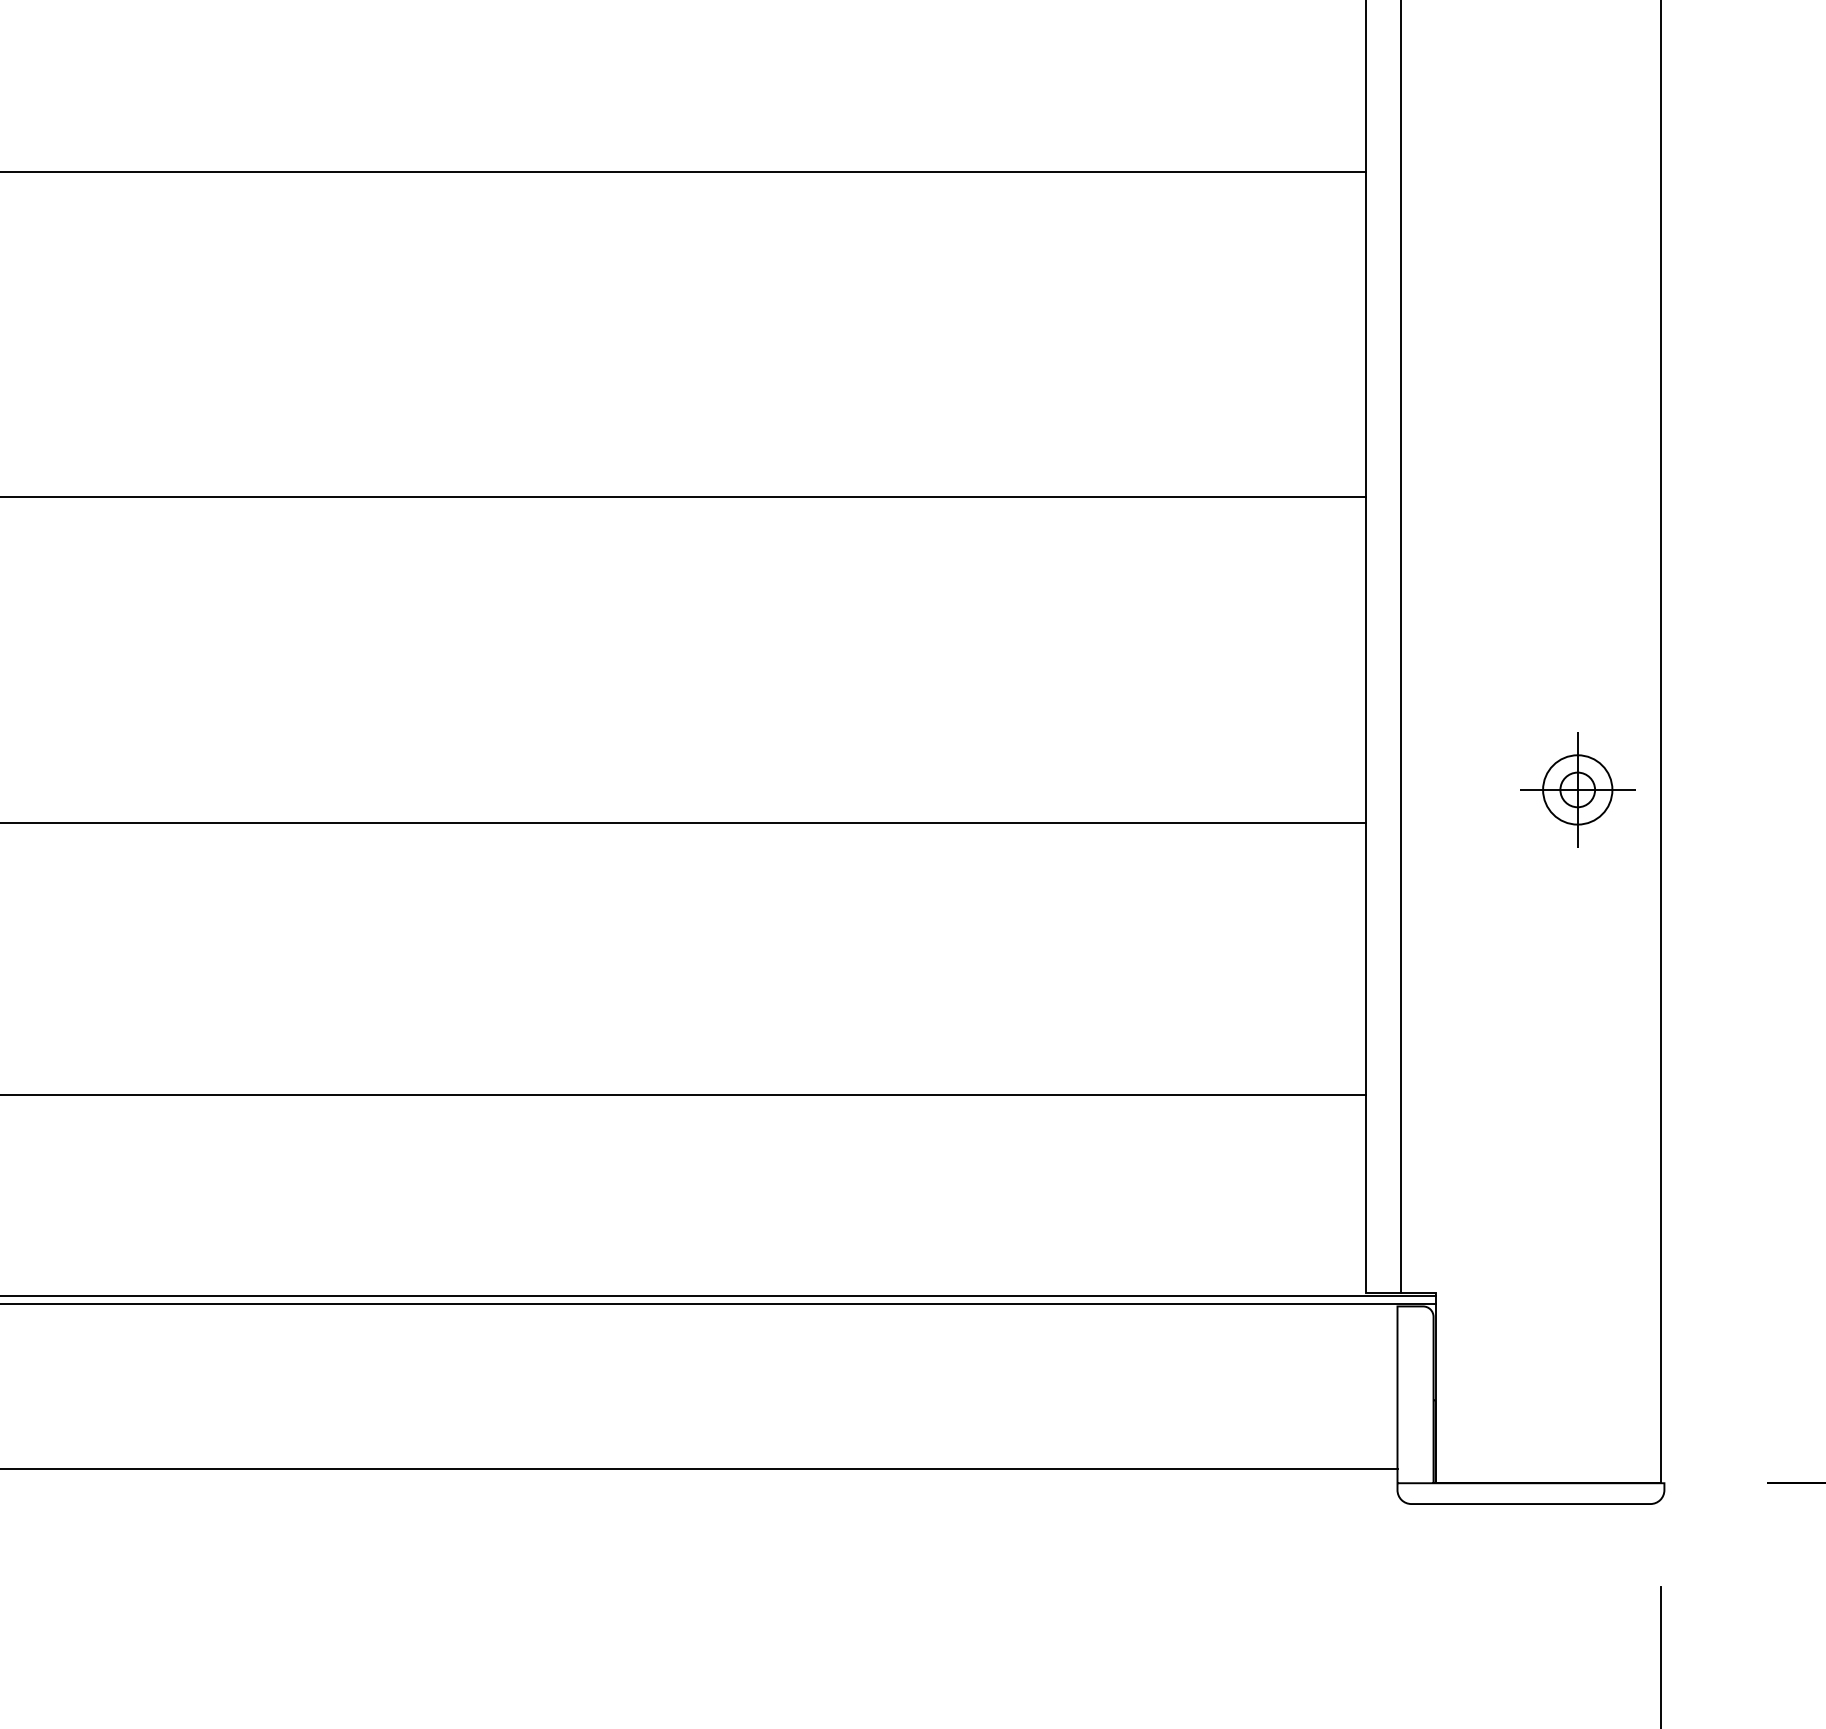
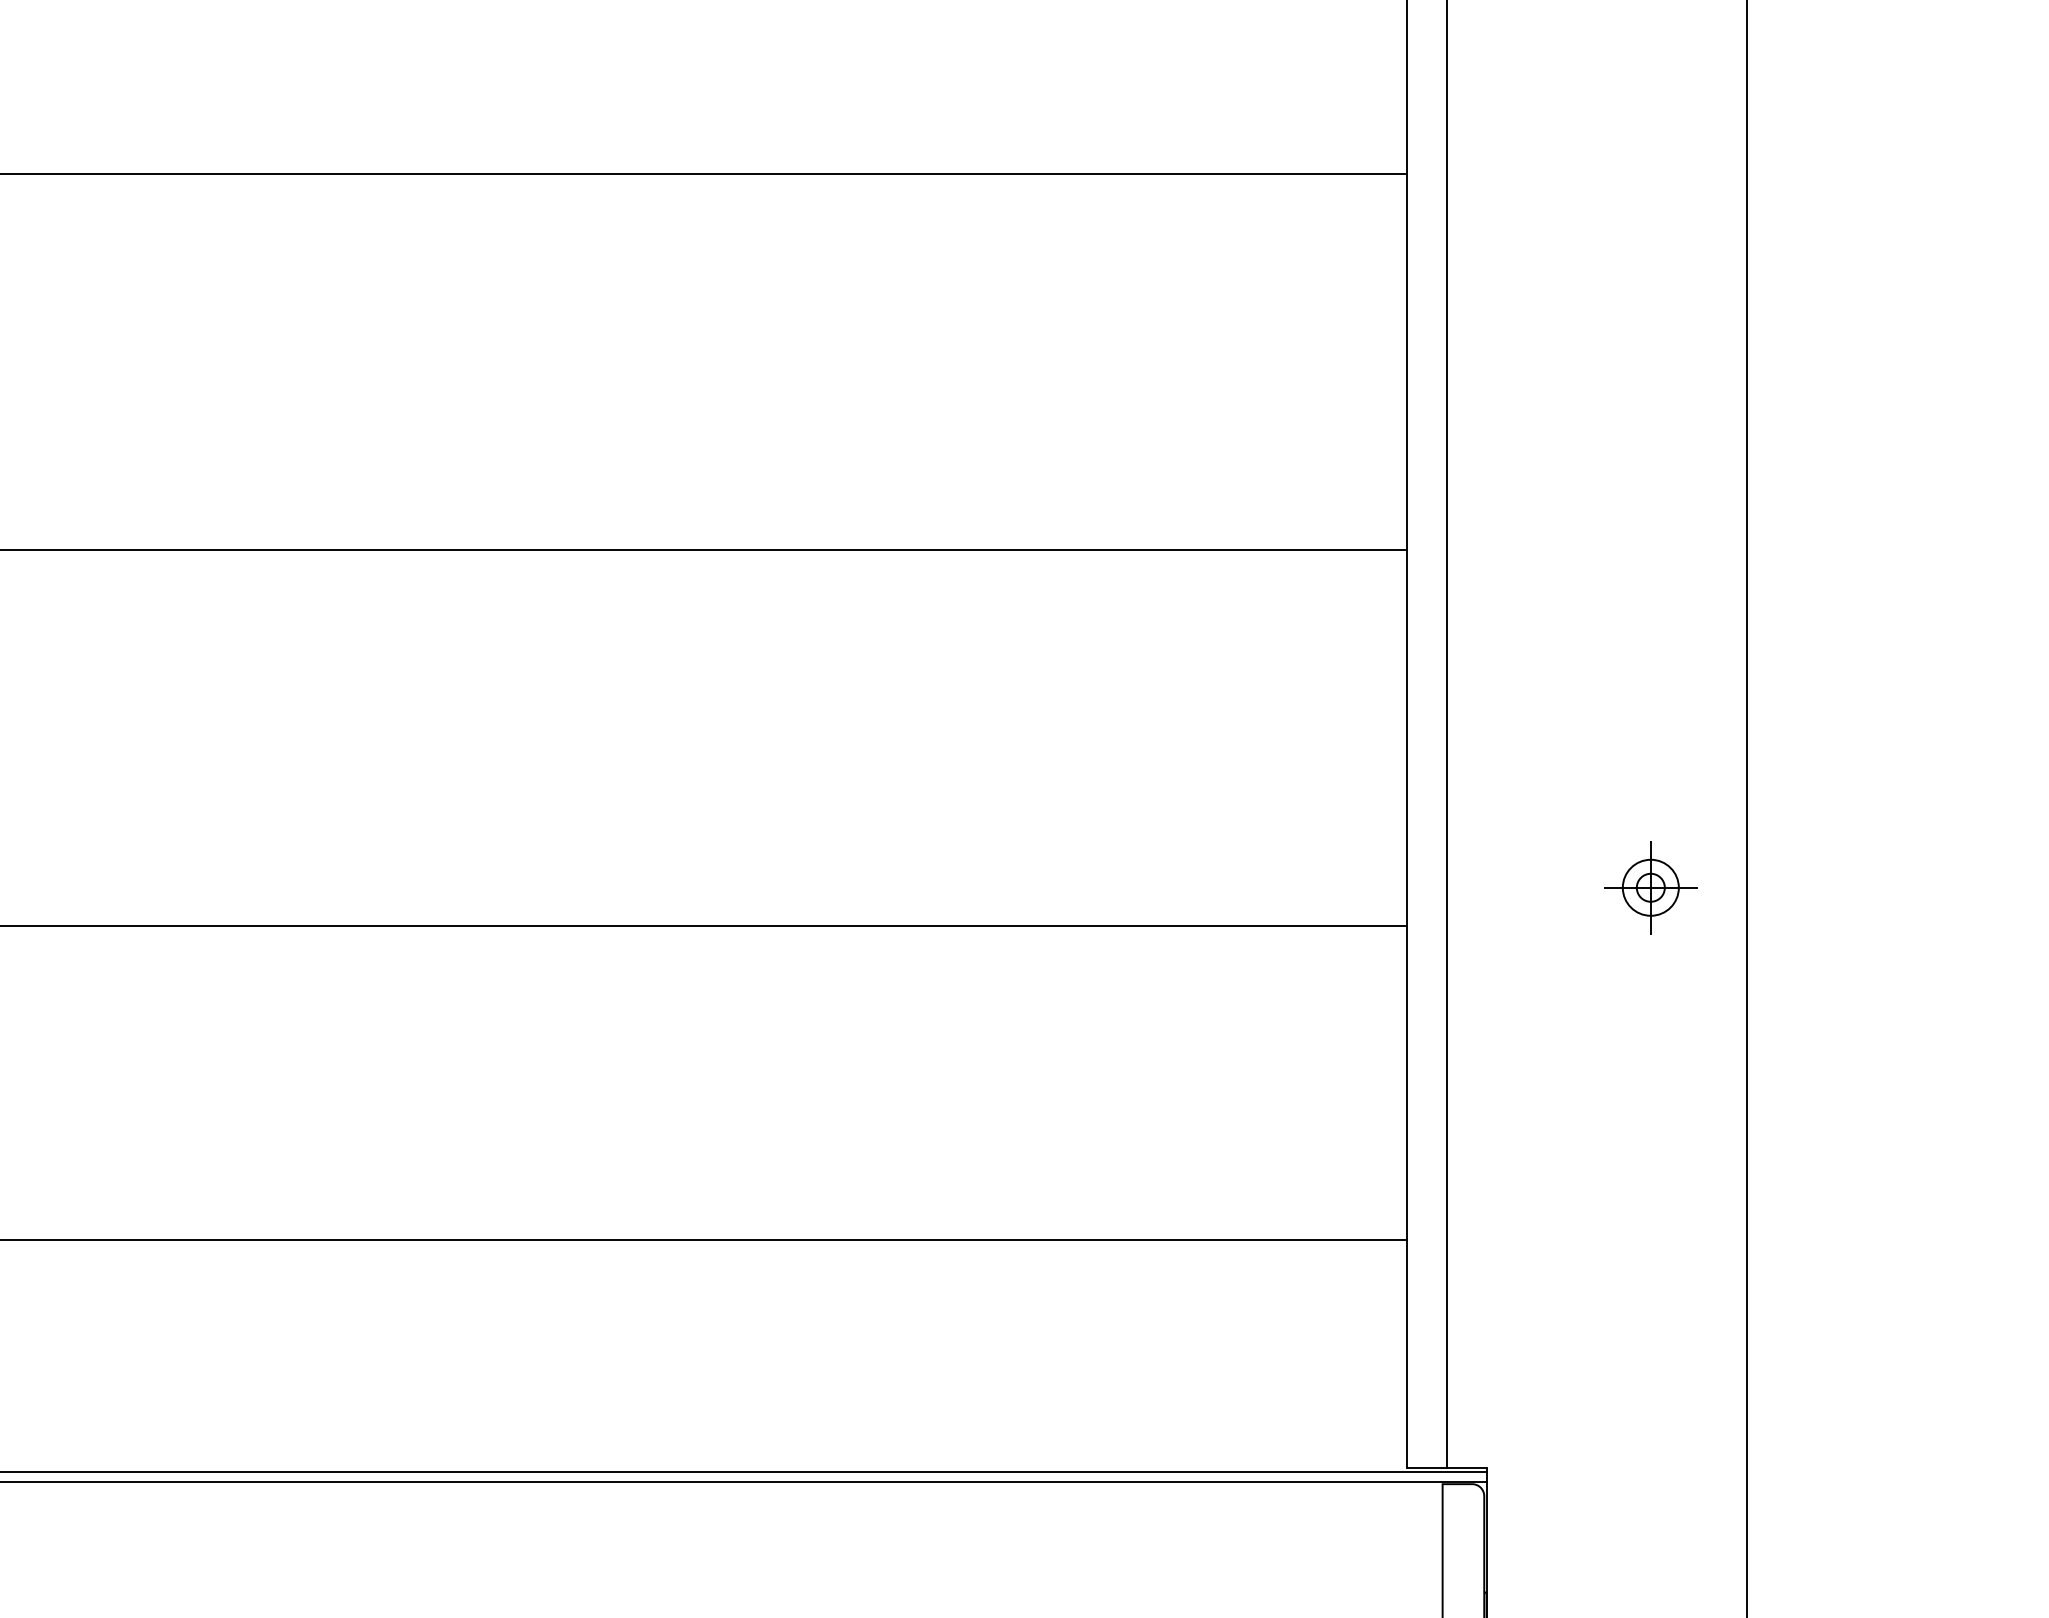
part: (1577, 789) -> (1650, 887), size x0.7

